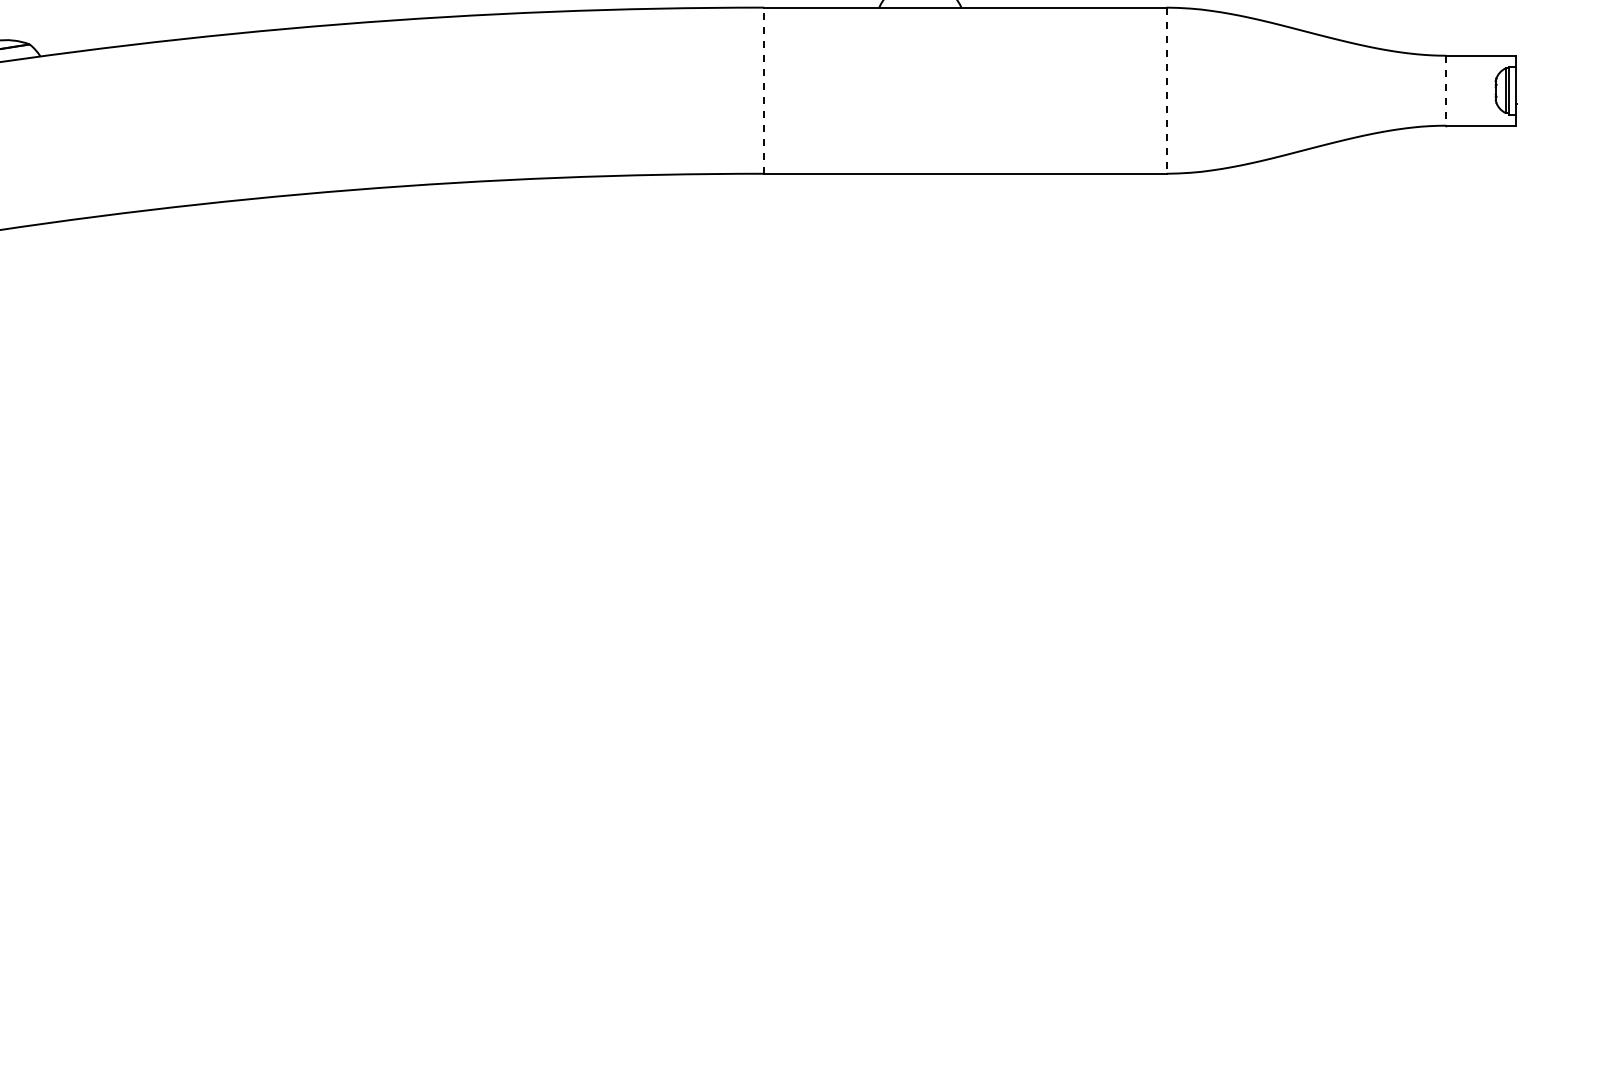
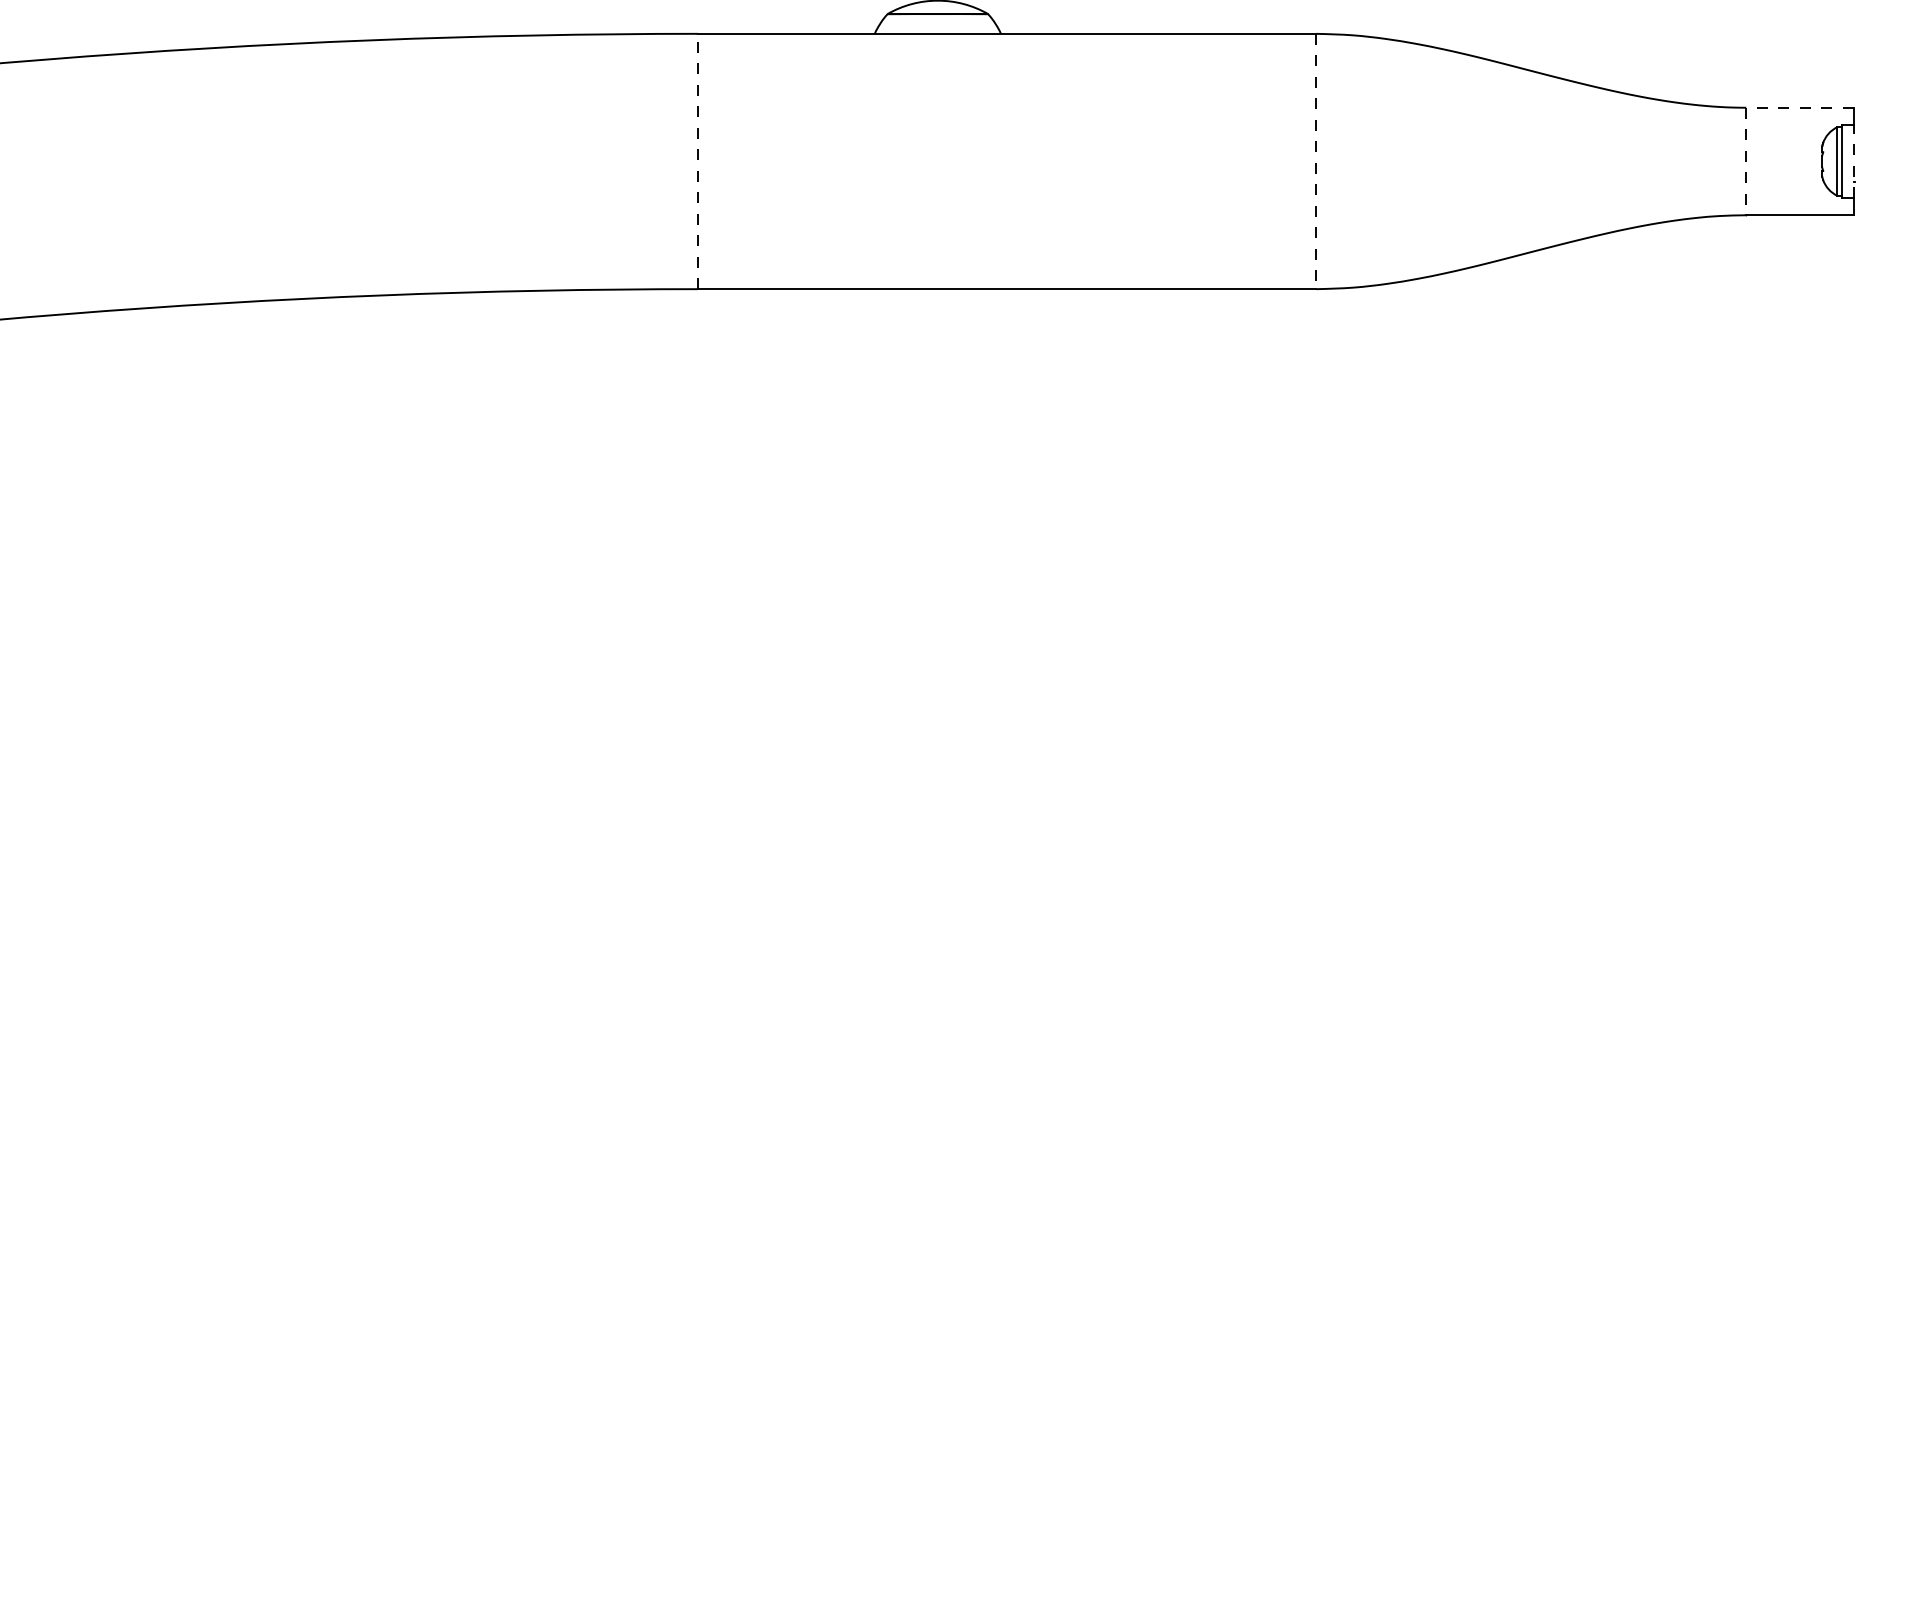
line: (1481, 55) -> (1800, 107), solid -> dashed
line: (1516, 90) -> (1854, 161), solid -> dashed

